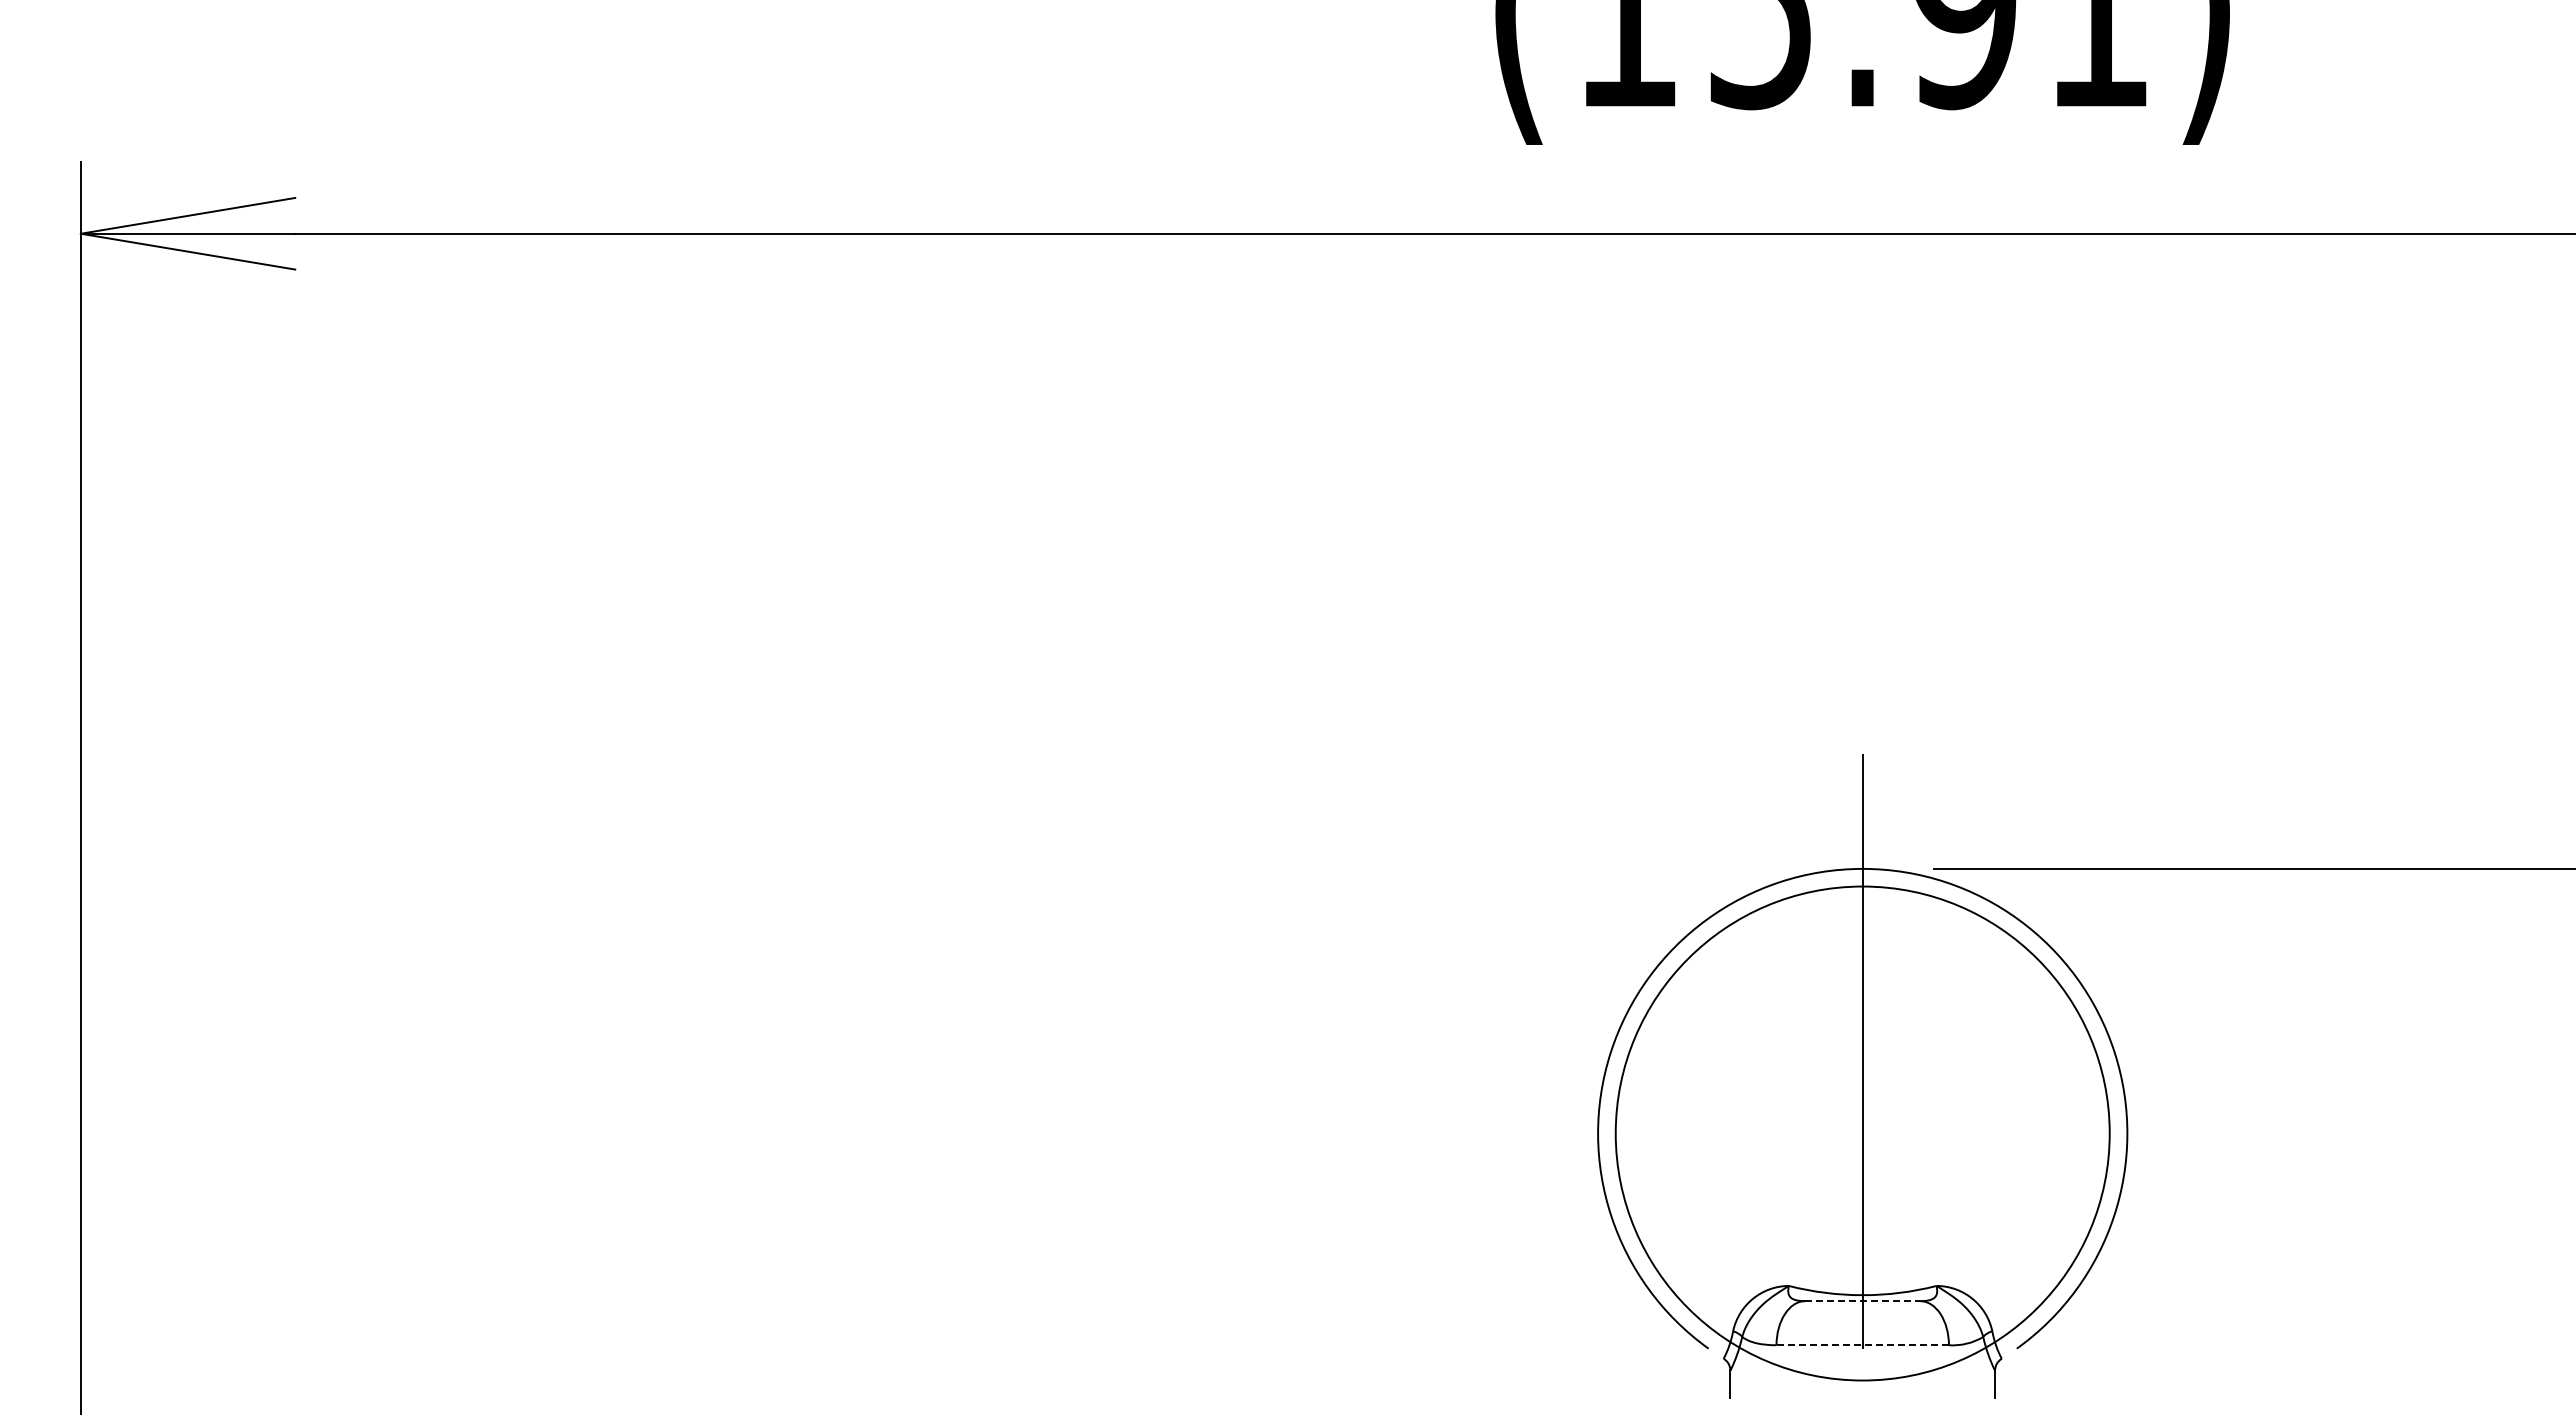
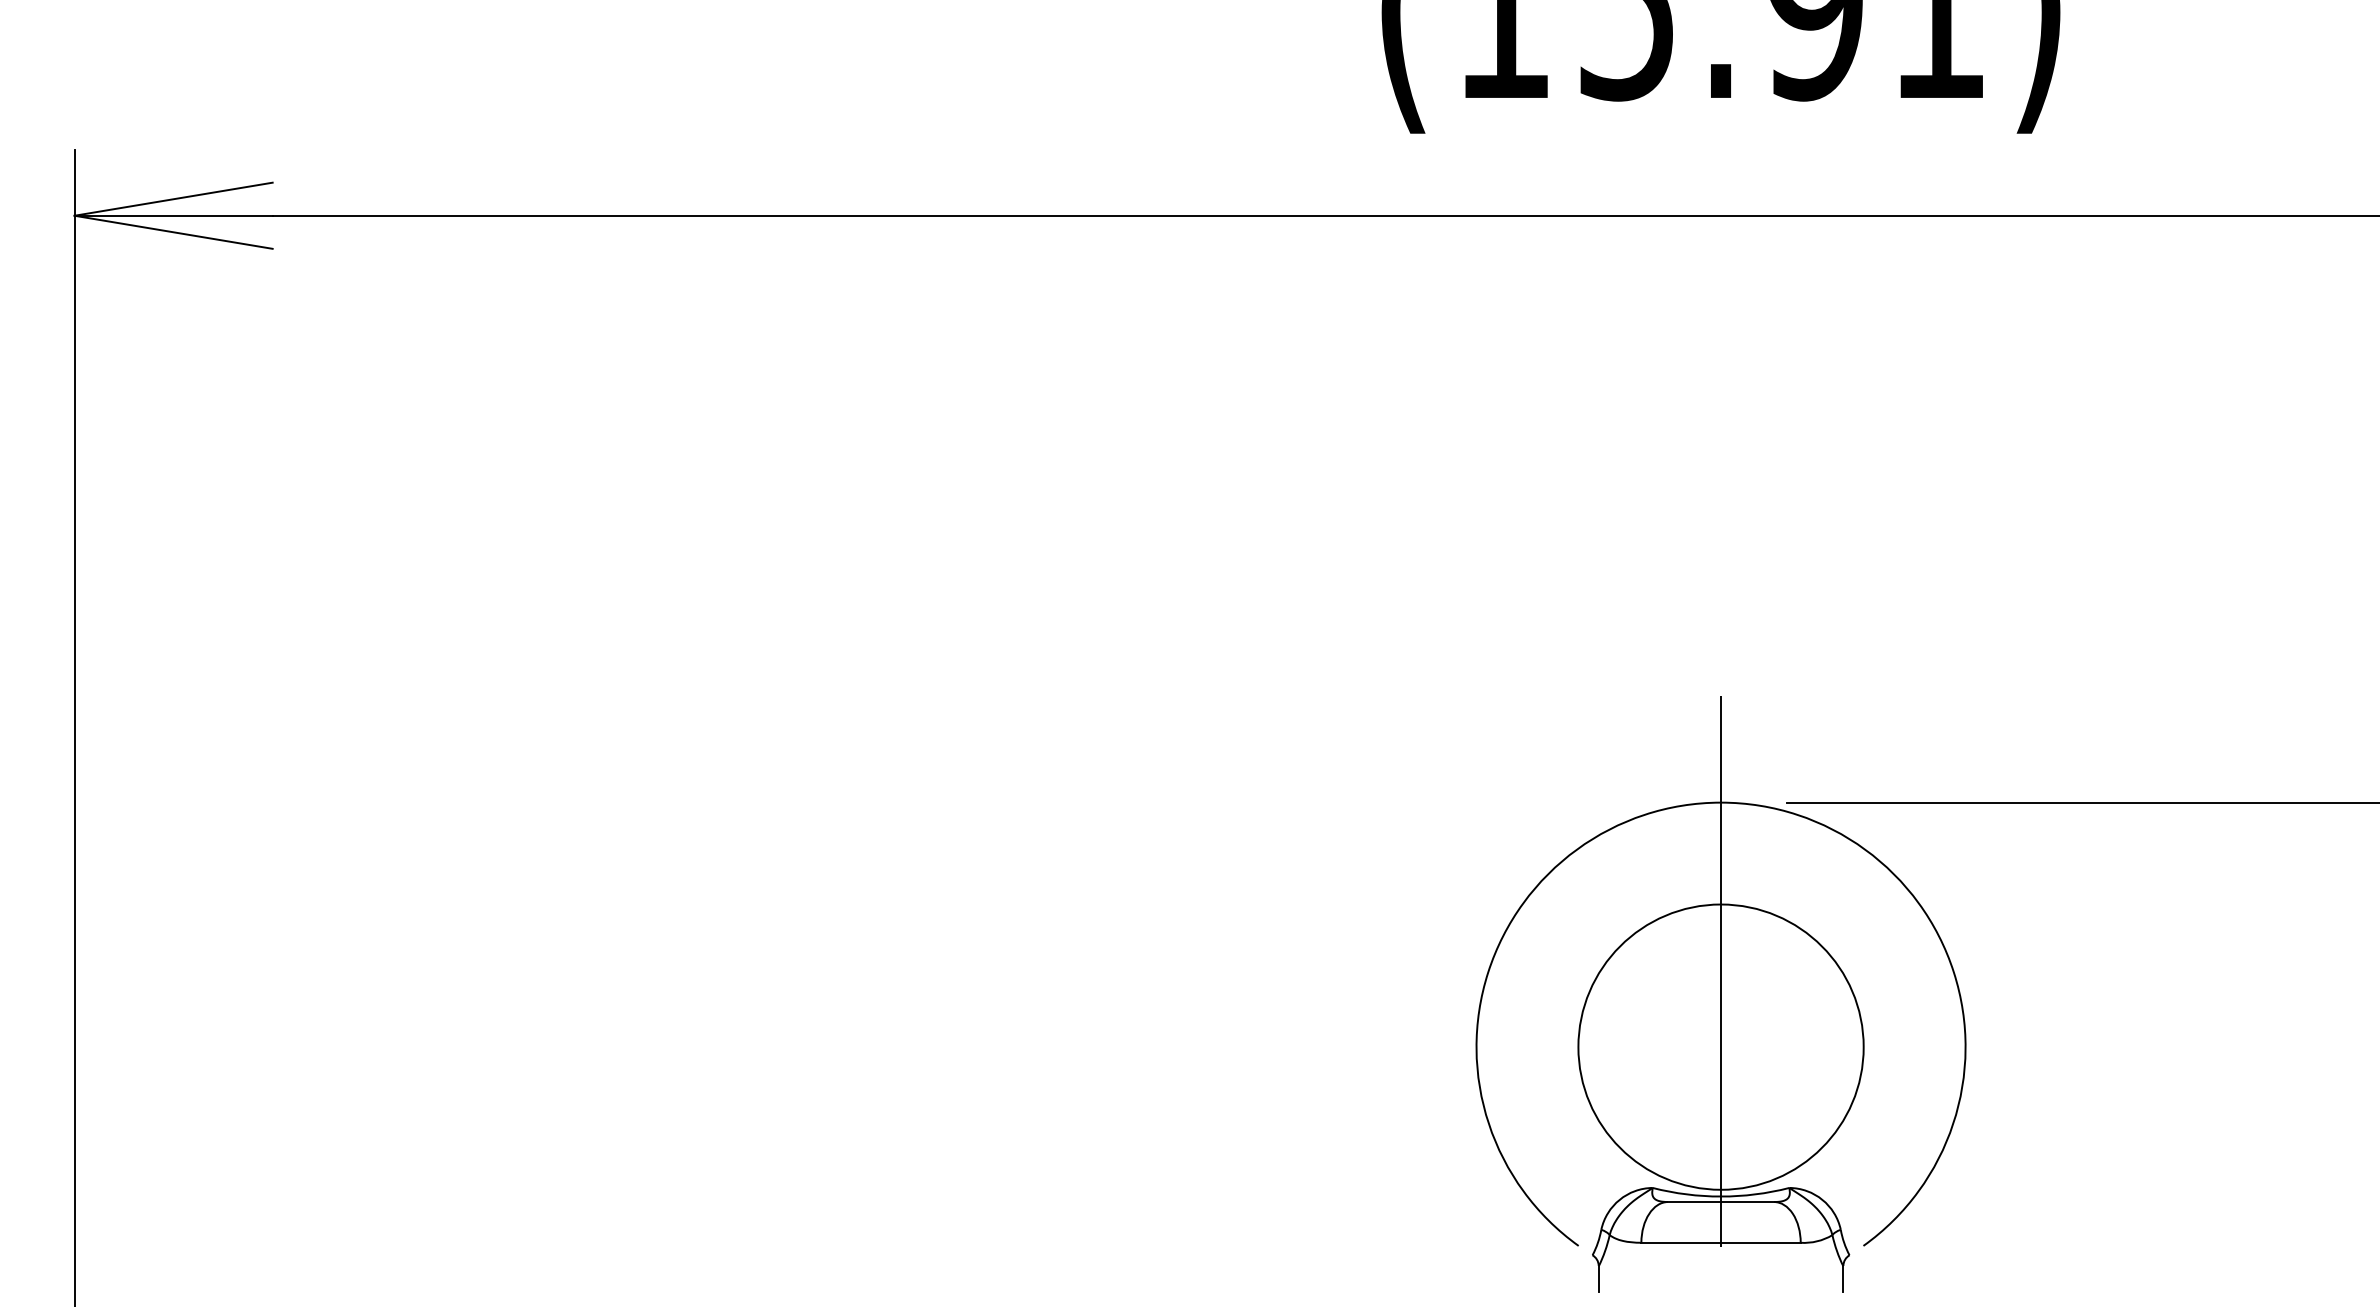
circle: (1862, 1133) -> (1720, 1047), size x0.62
line: (1863, 1301) -> (1721, 1202), dashed -> solid
line: (1862, 1345) -> (1720, 1243), dashed -> solid

